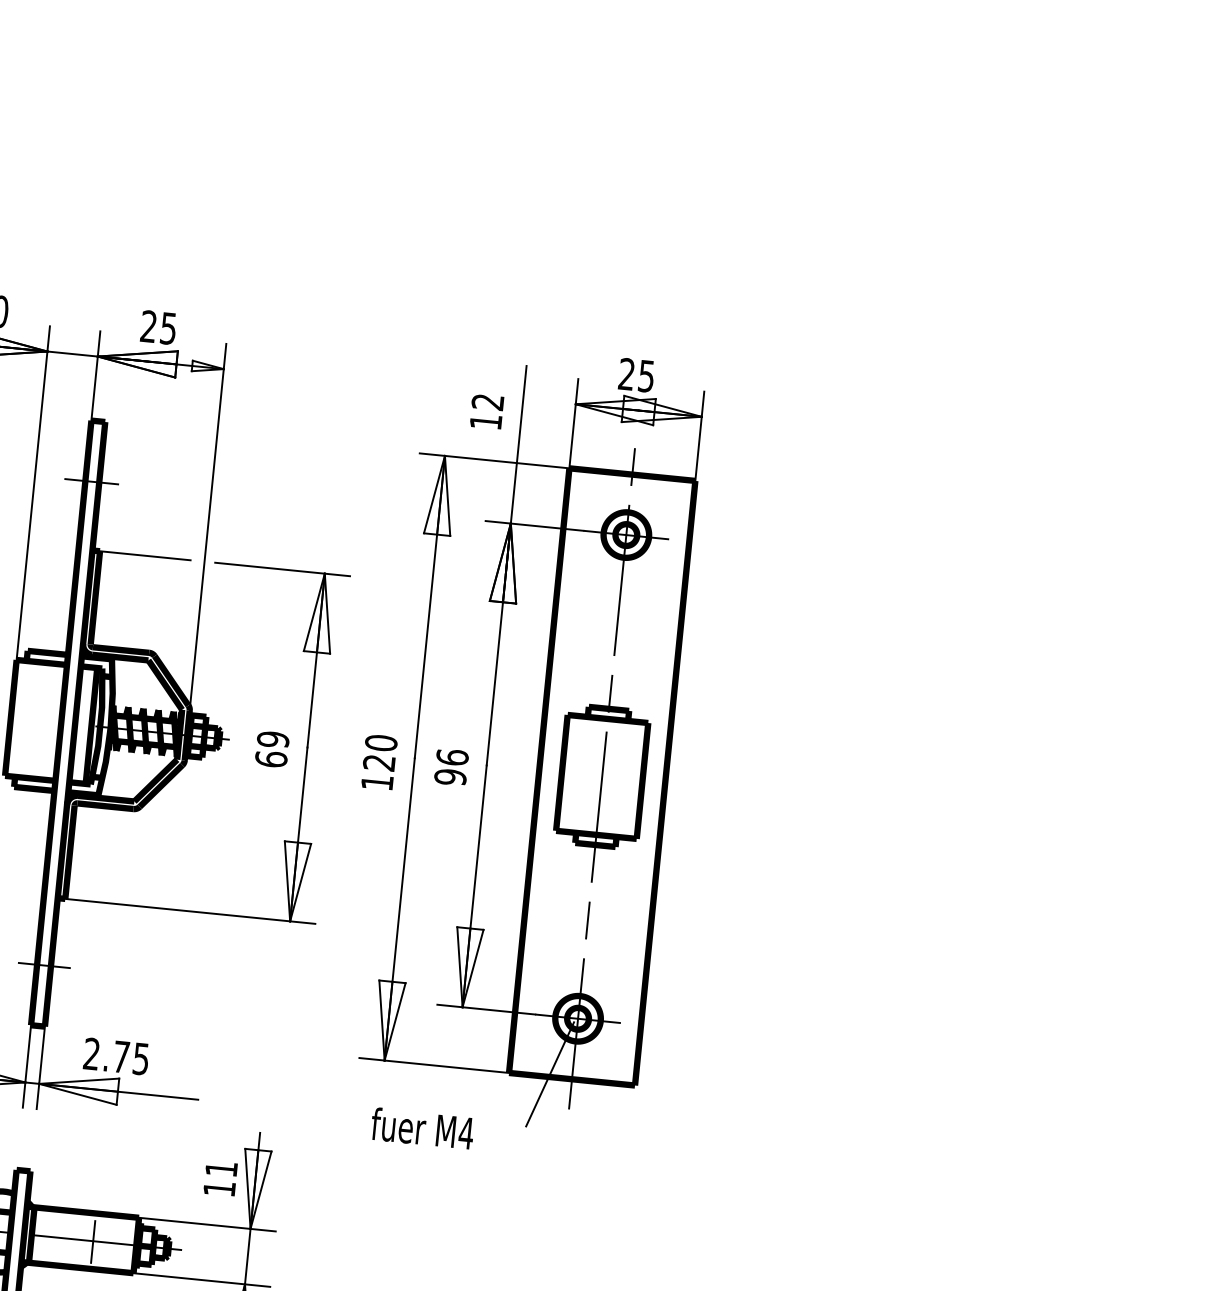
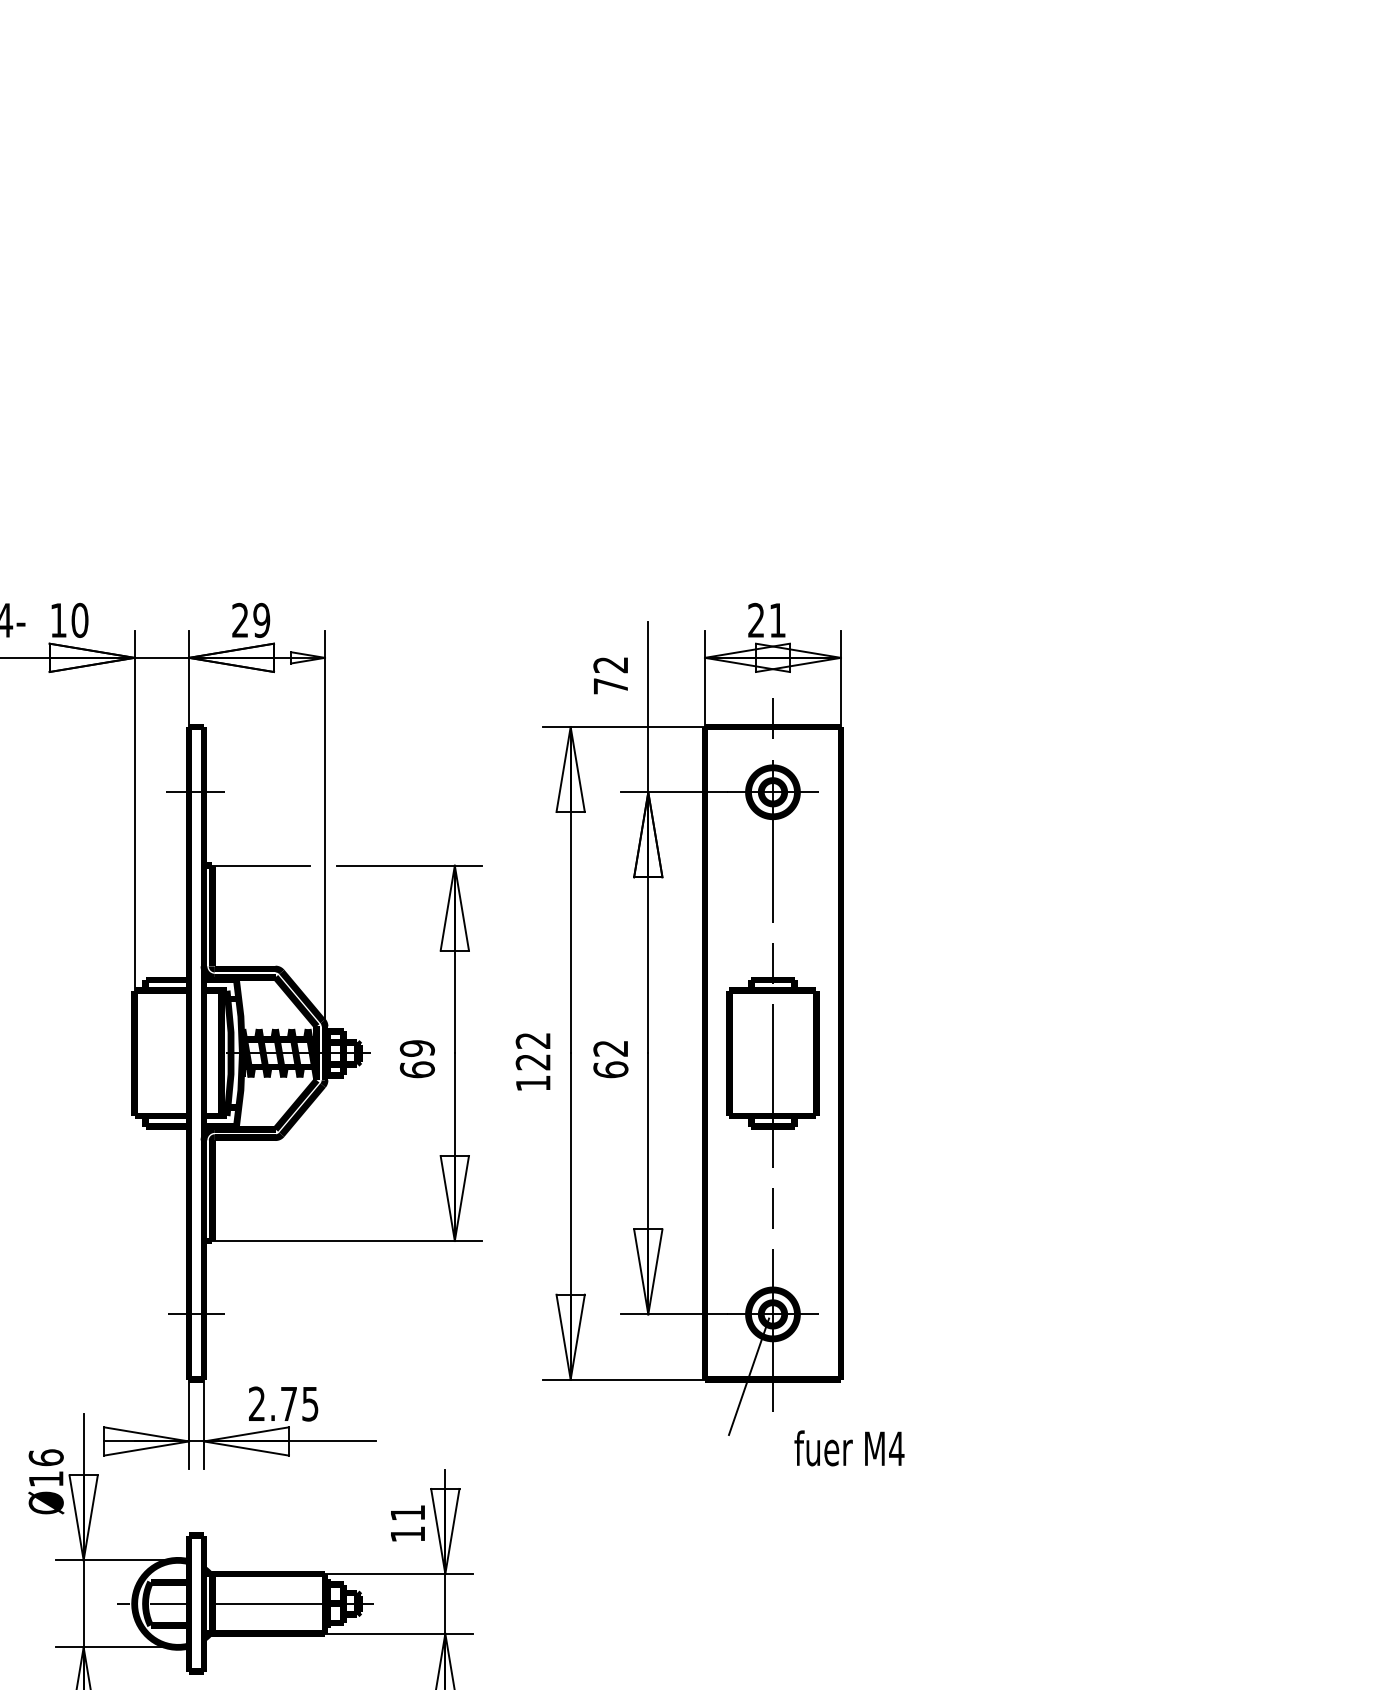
text: (168, 327) -> (261, 619), 25 -> 29
text: (646, 376) -> (777, 620), 25 -> 21
text: (485, 422) -> (610, 686), 12 -> 72
text: (380, 742) -> (532, 1040), 120 -> 122
text: (451, 767) -> (610, 1059), 96 -> 62
text: (422, 1128) -> (849, 1448), moved
line: (93, 1241) -> (278, 1604), removed

